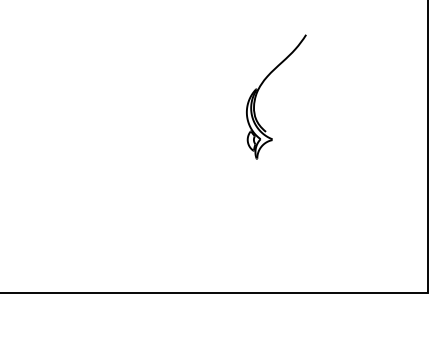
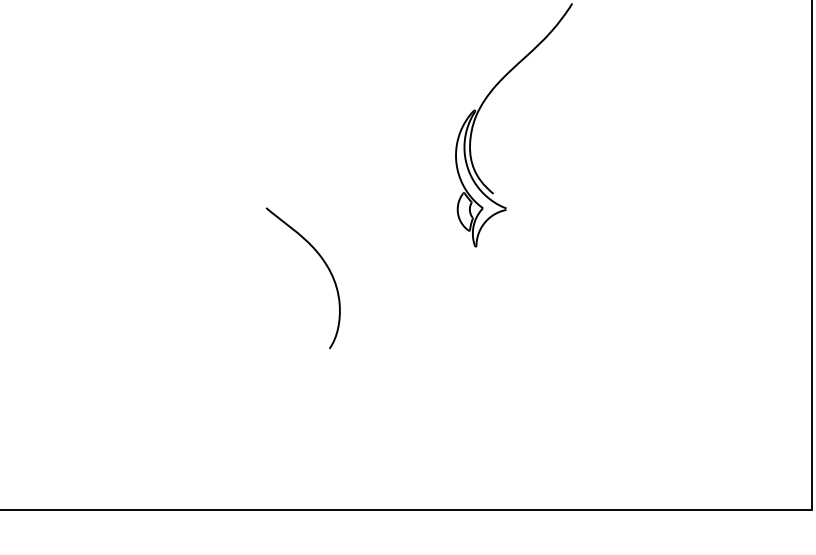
curve: (177, 165) -> (319, 259), added

